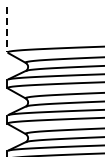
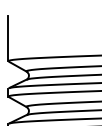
line: (7, 29) -> (8, 38), dashed -> solid

